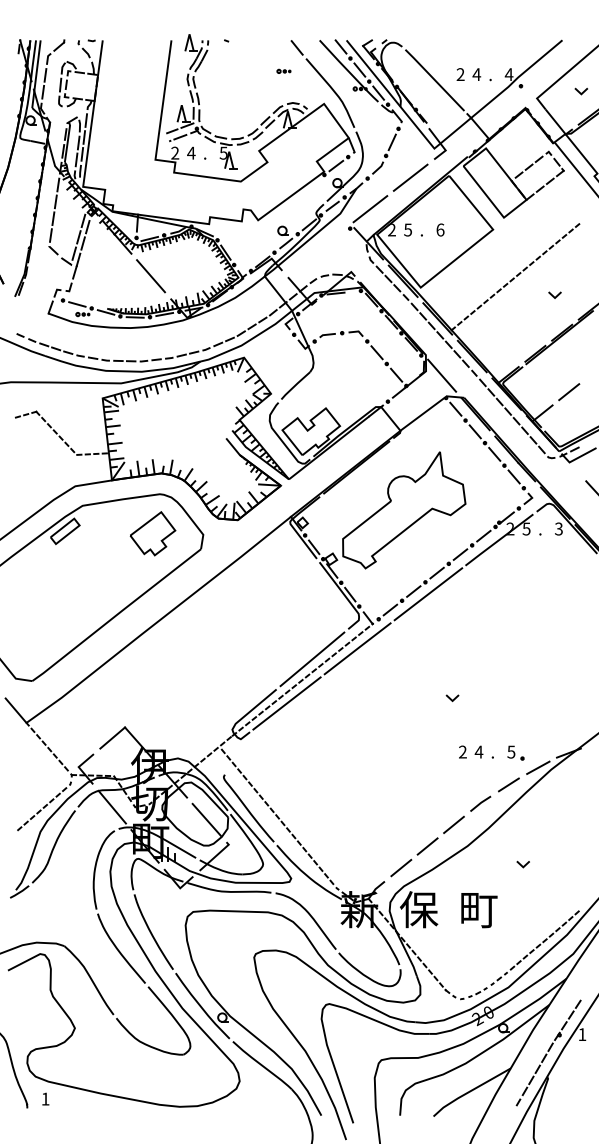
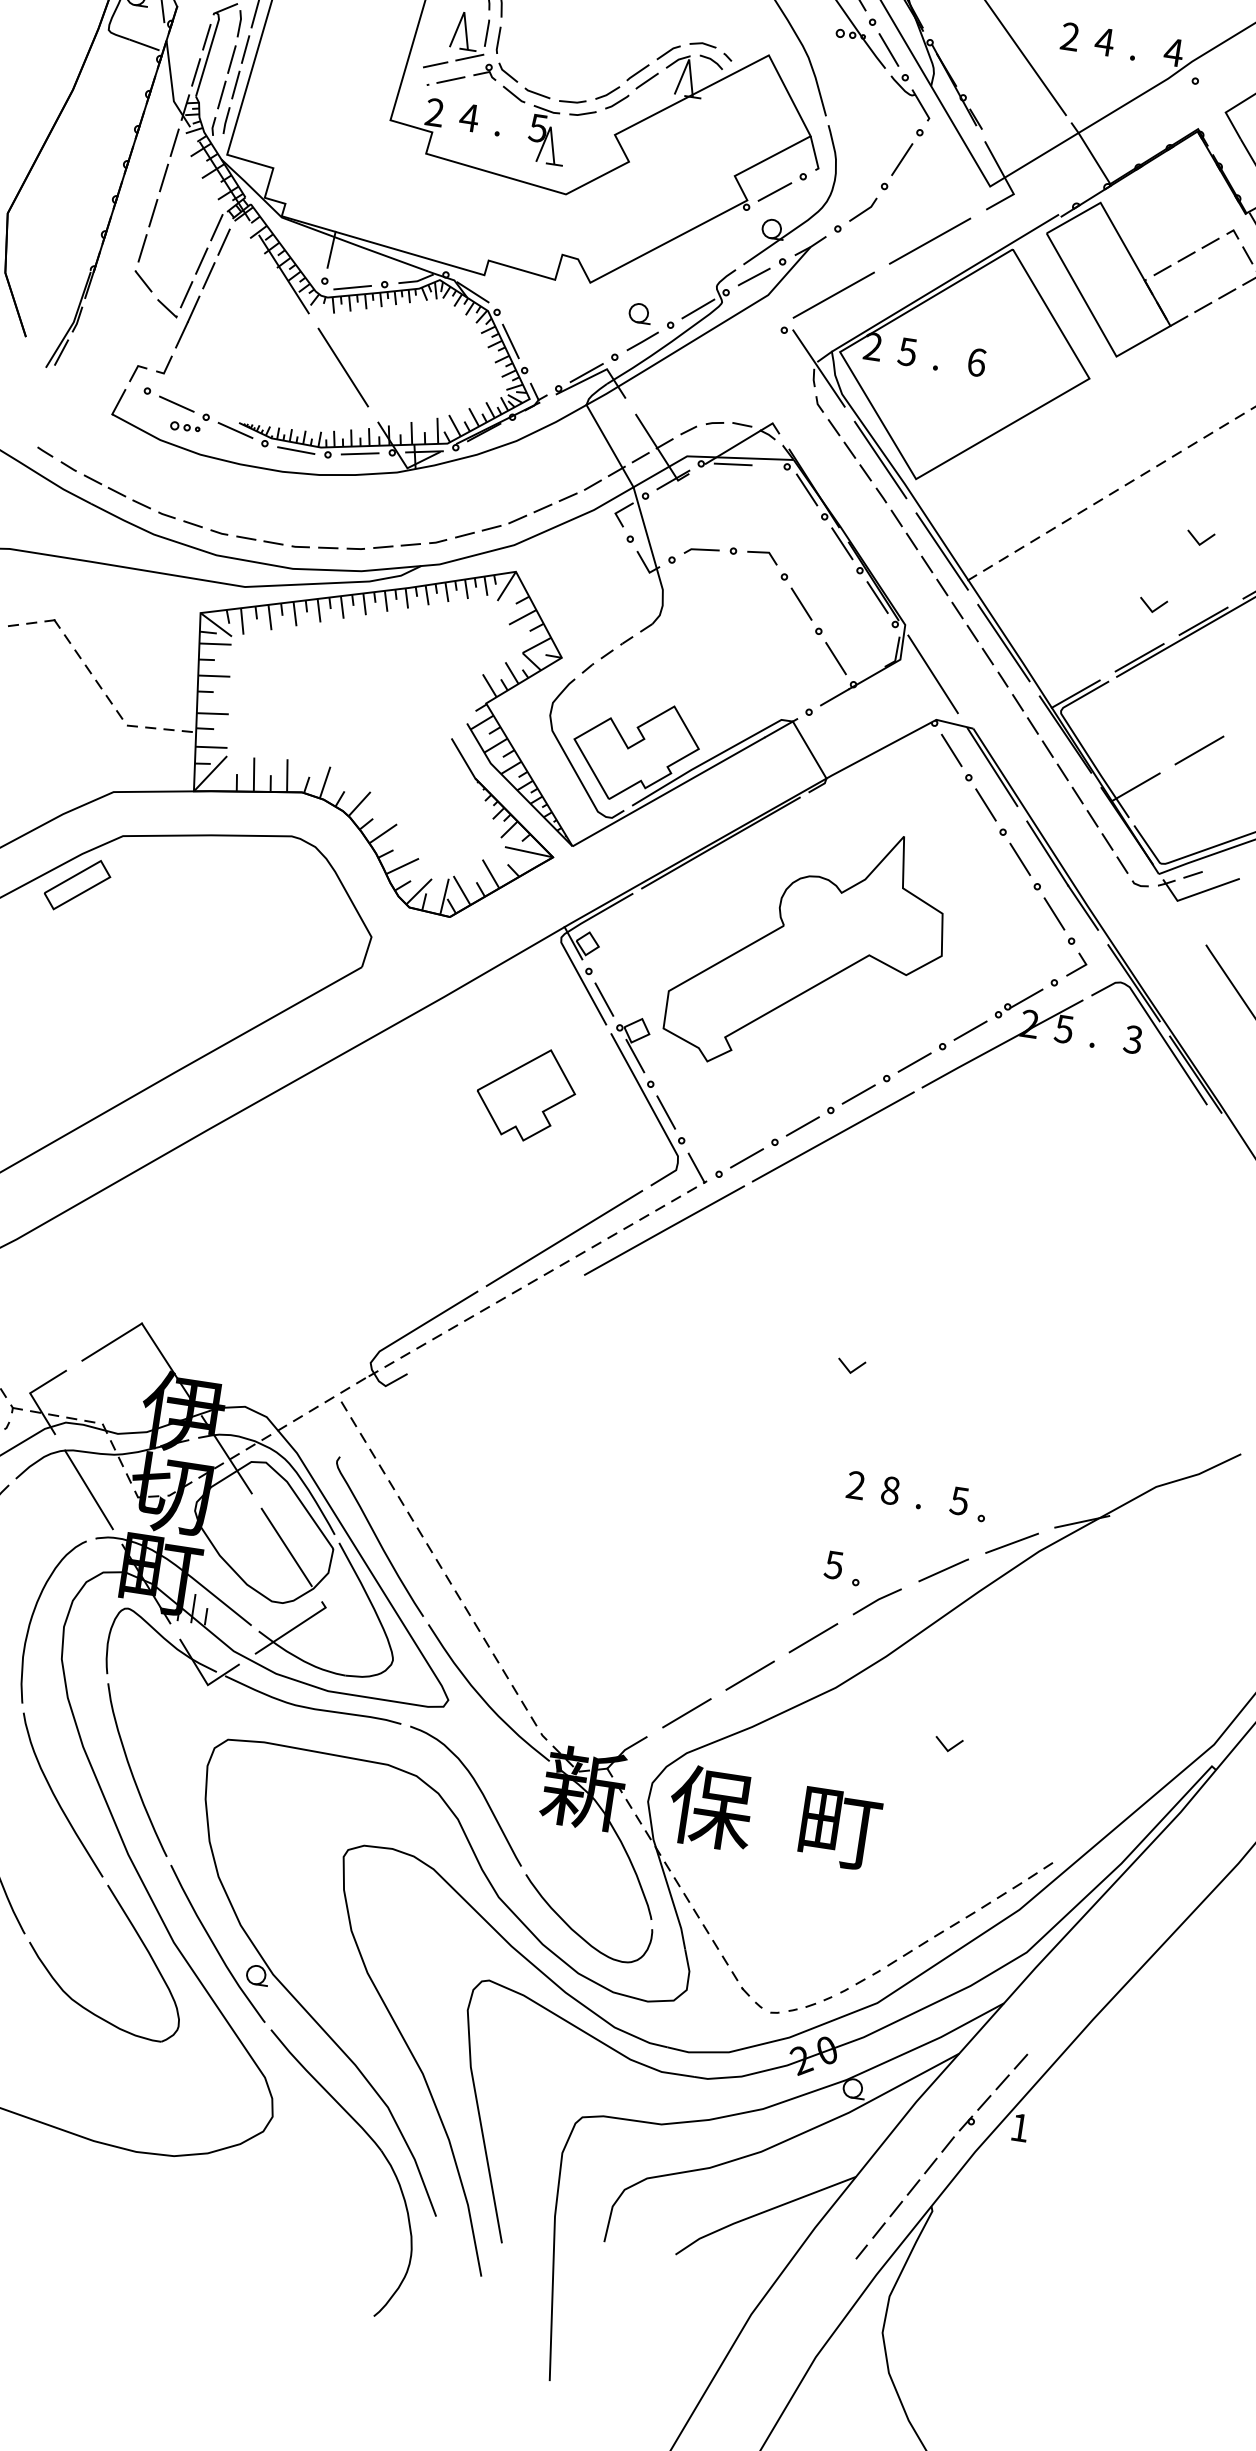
line: (536, 329) -> (1149, 606), added
line: (295, 385) -> (616, 647), solid -> dashed
part: (152, 533) -> (525, 1093), moved
line: (286, 703) -> (494, 1324), removed
text: (478, 751) -> (889, 1489), 4 -> 8
part: (462, 790) -> (842, 1567), added

